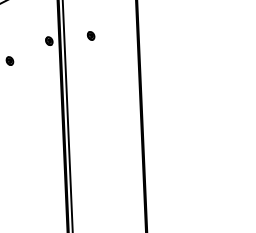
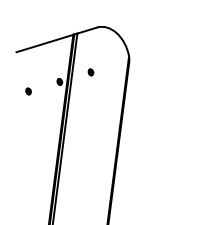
part: (90, 36) -> (90, 72), moved

